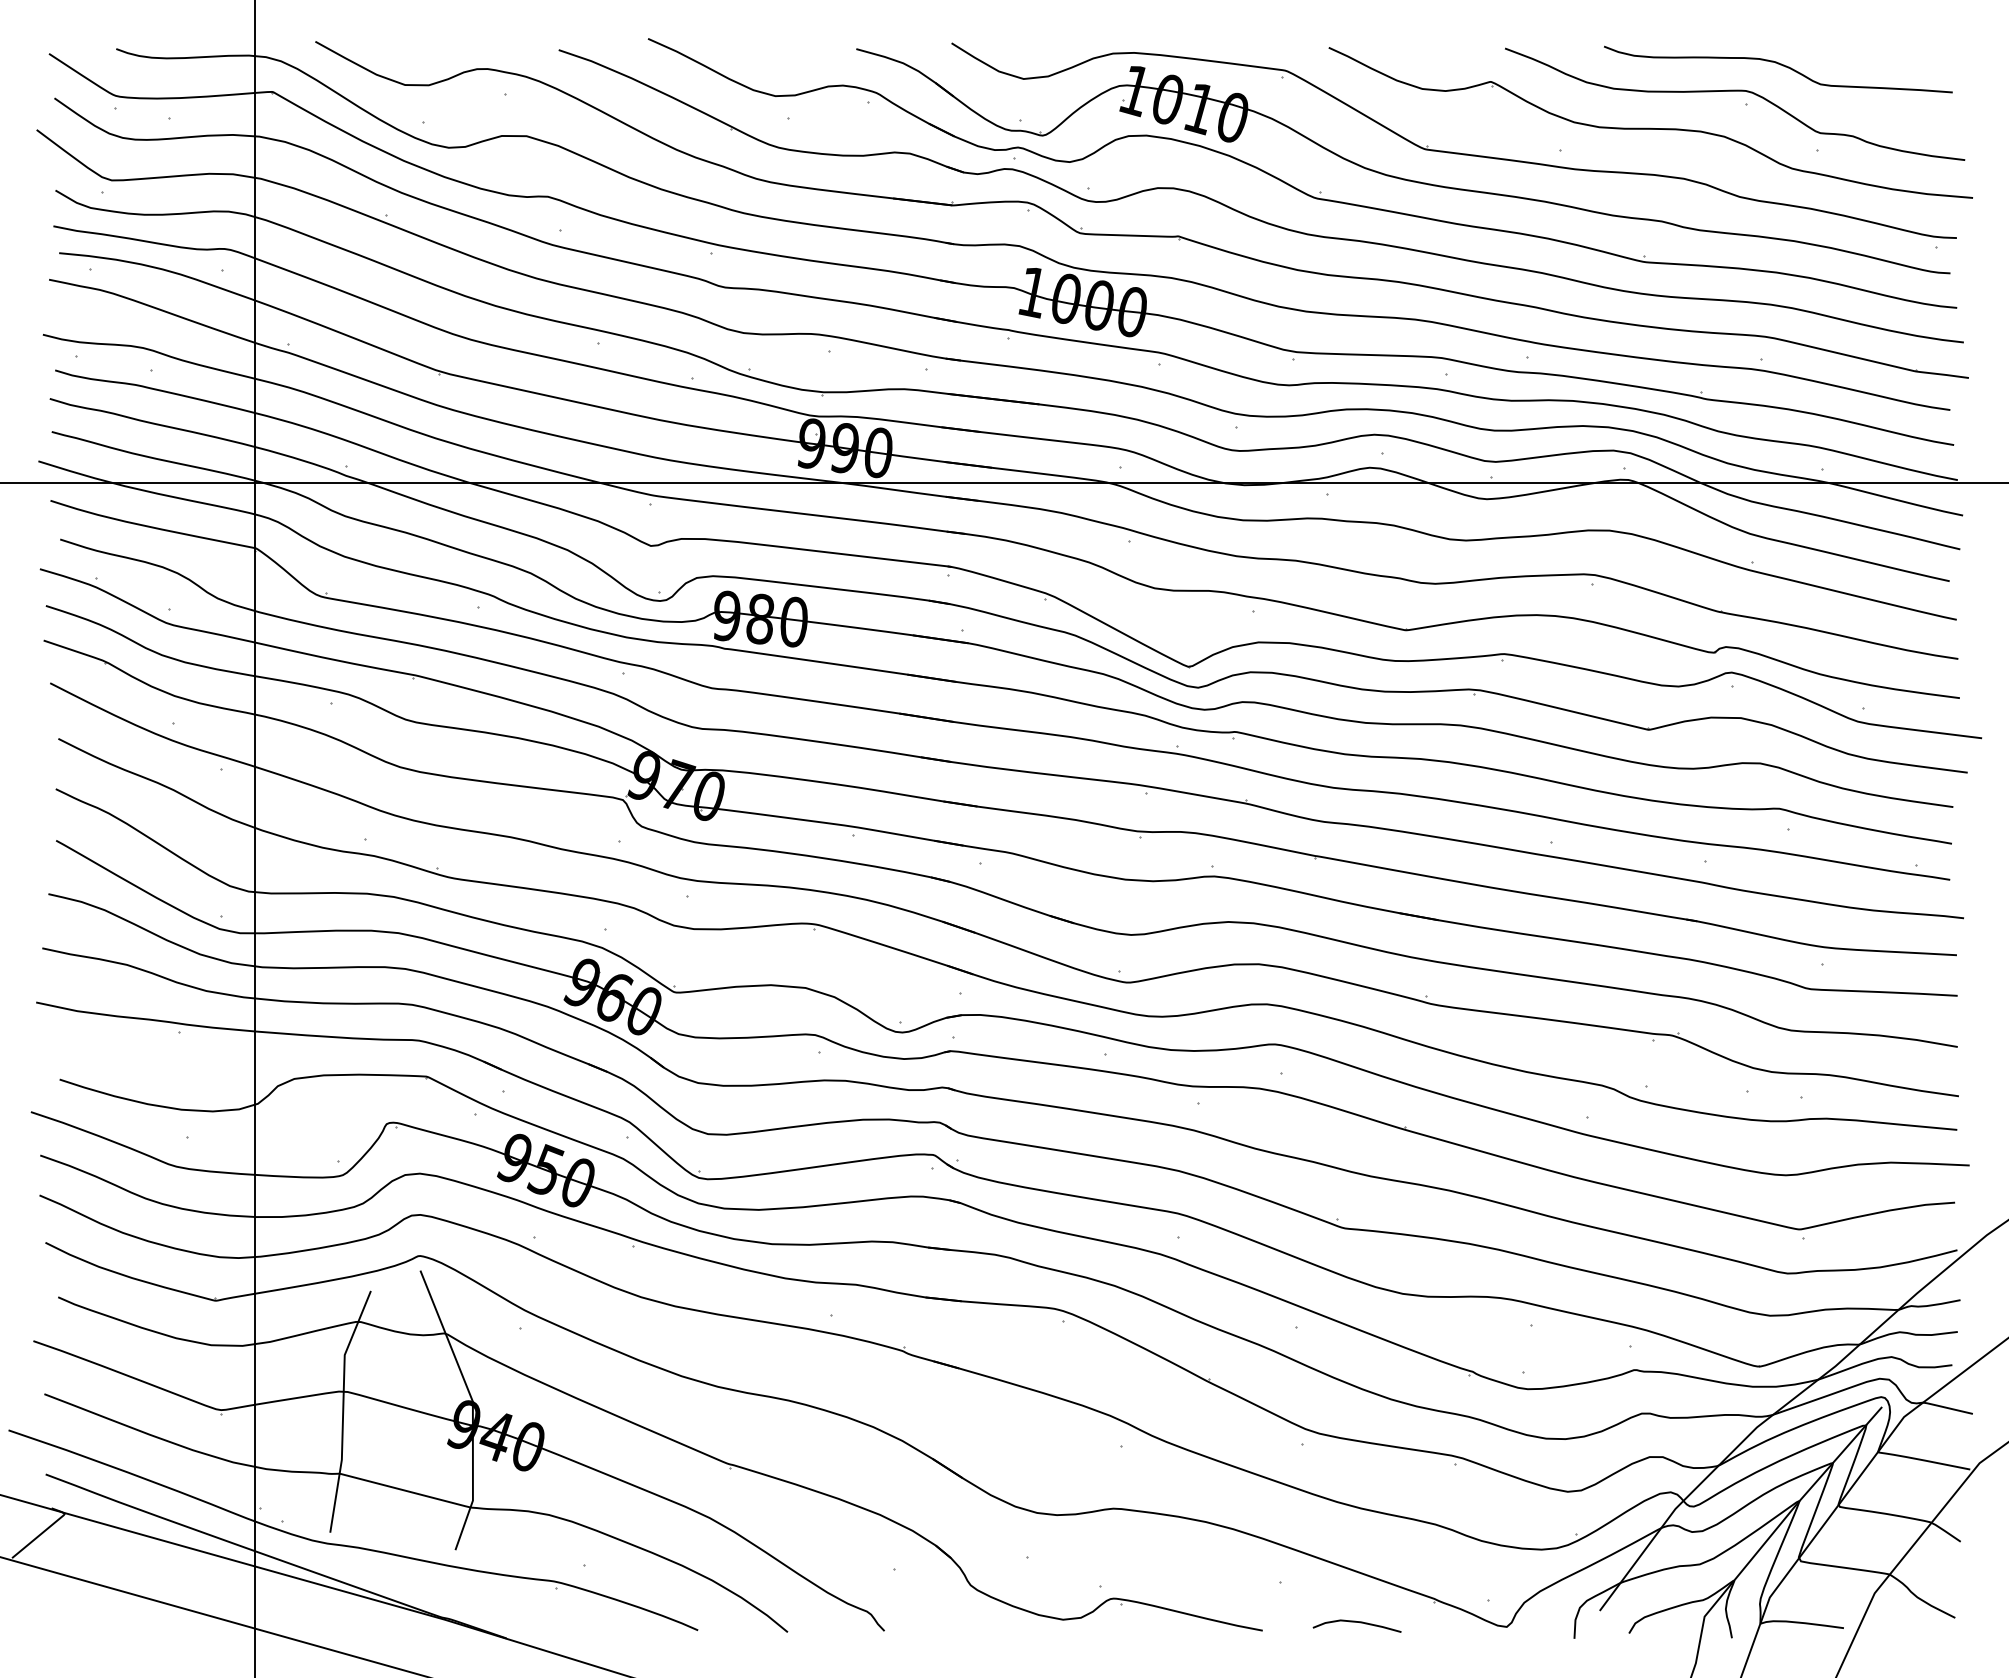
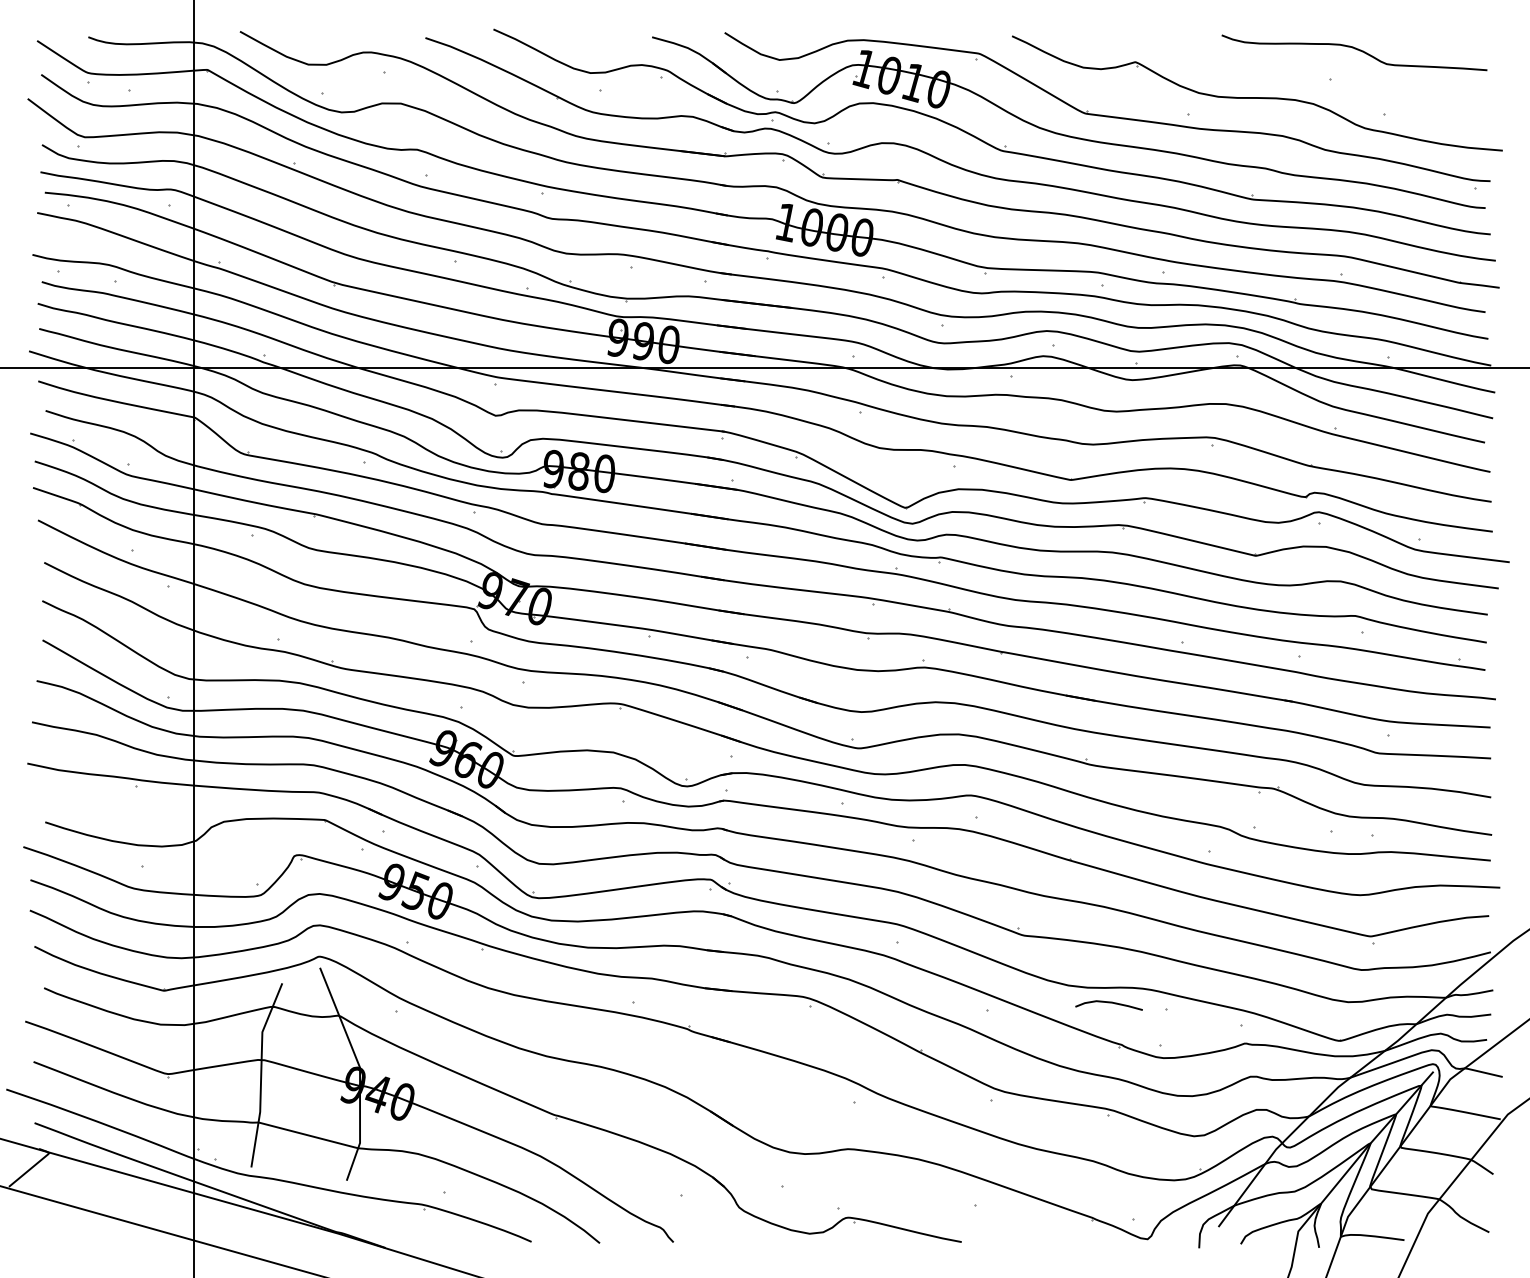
curve: (1735, 91) -> (1321, 69), removed
curve: (1356, 1622) -> (1108, 1002), moved

